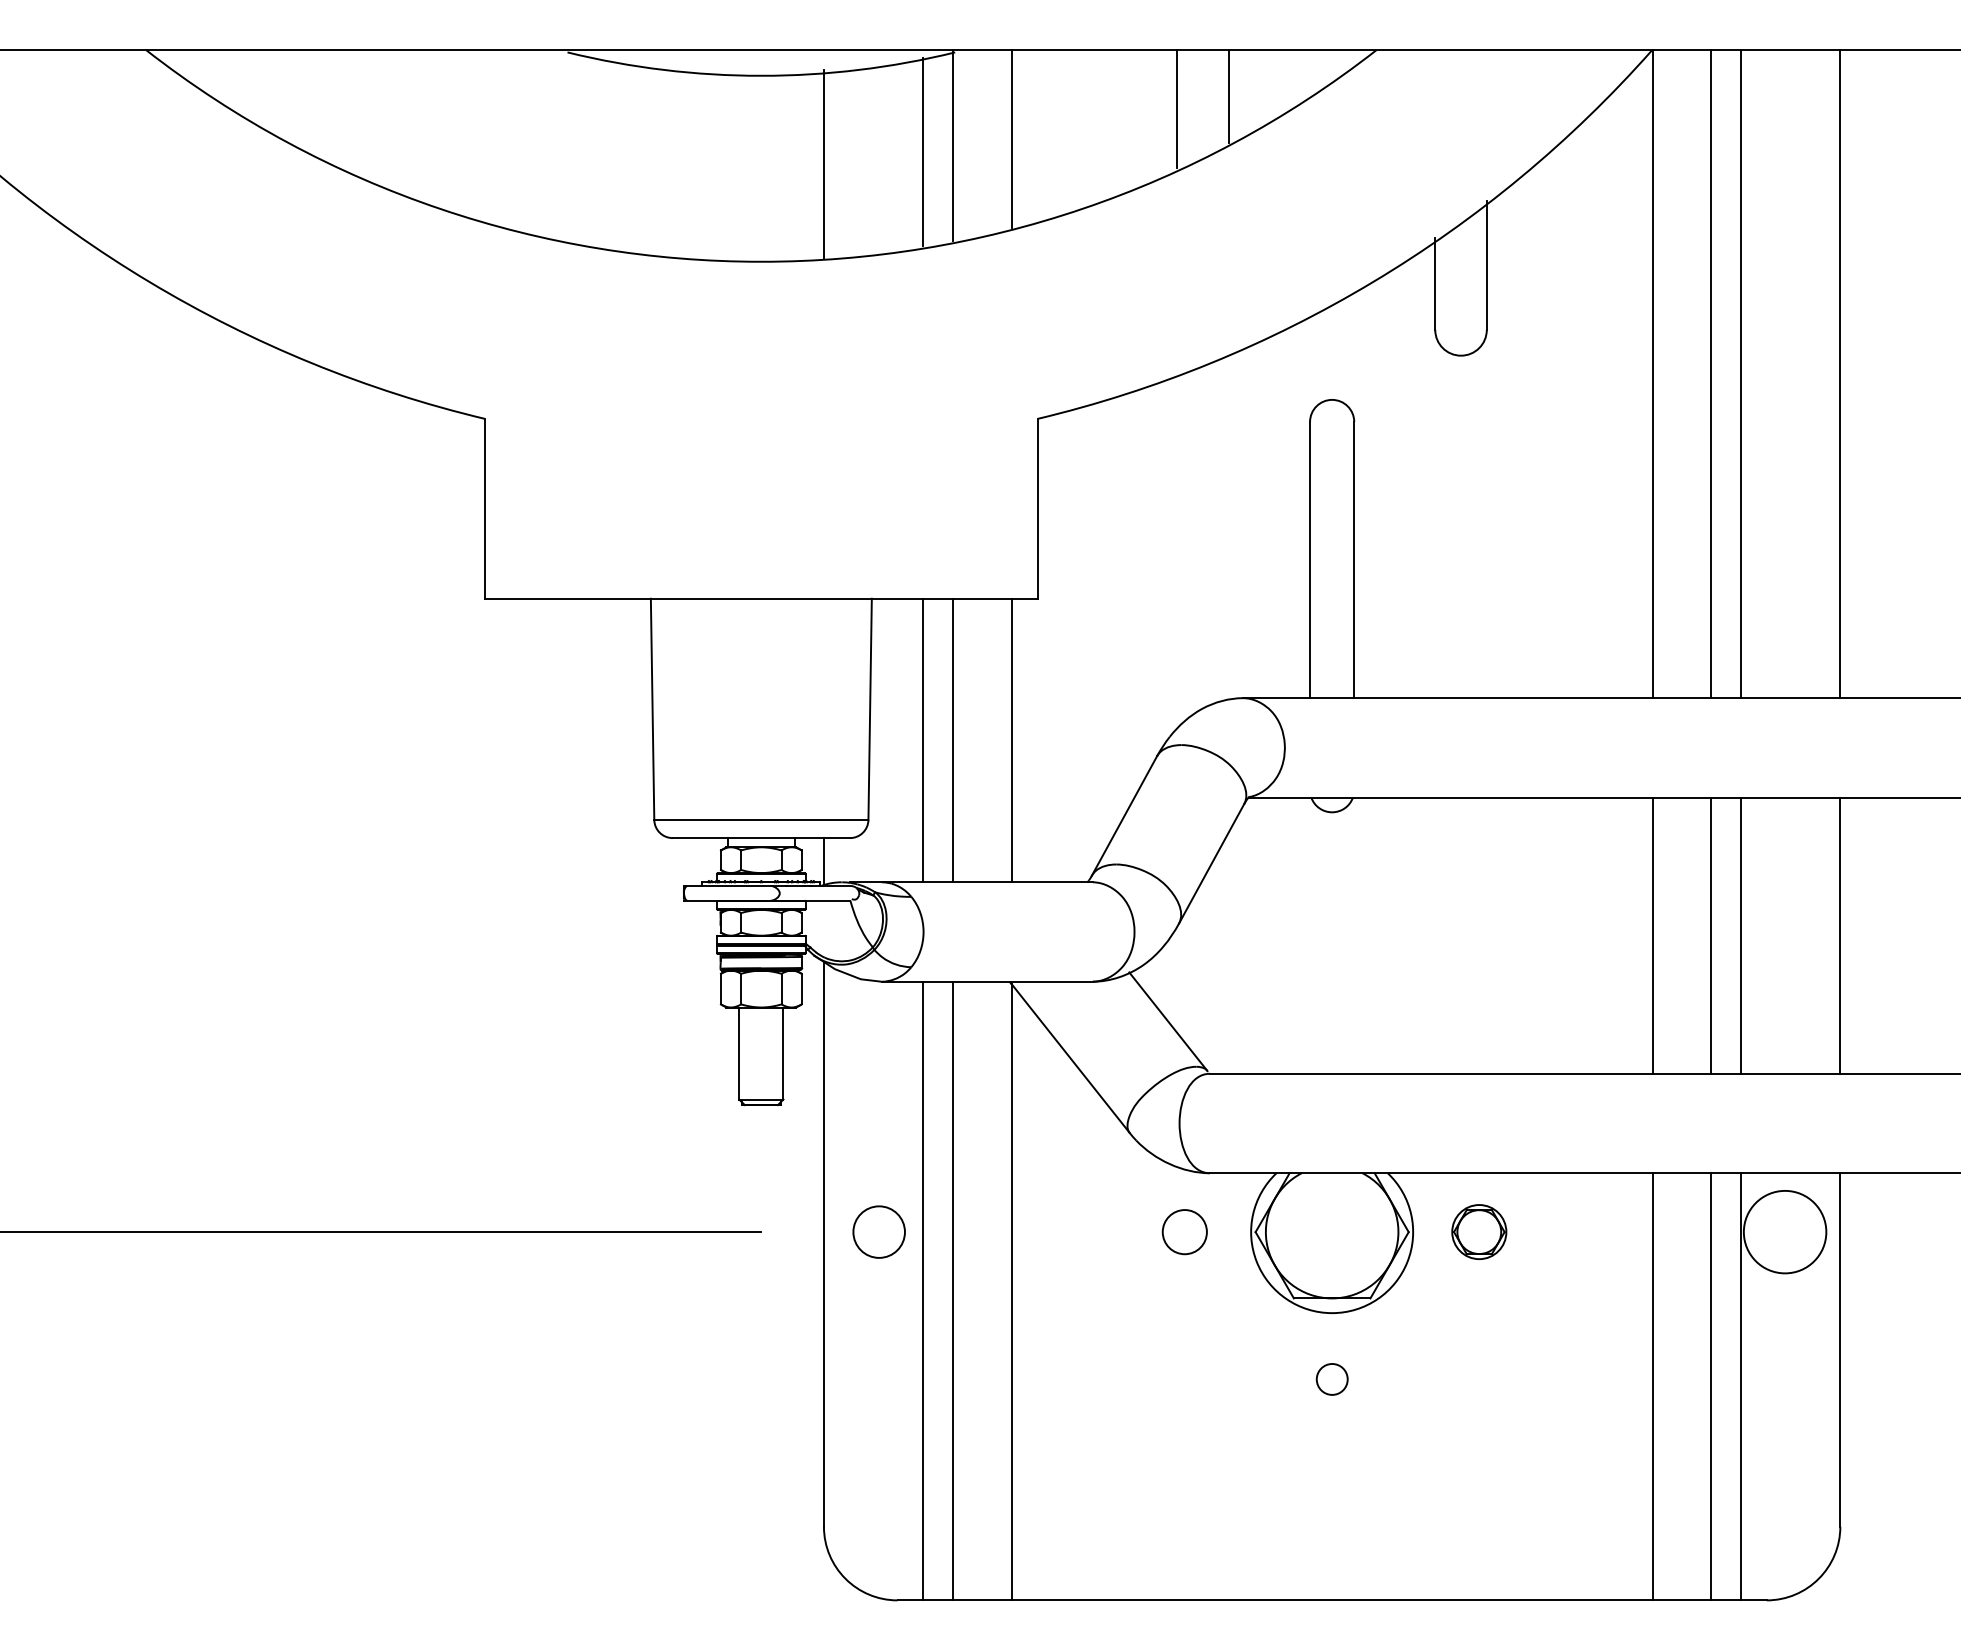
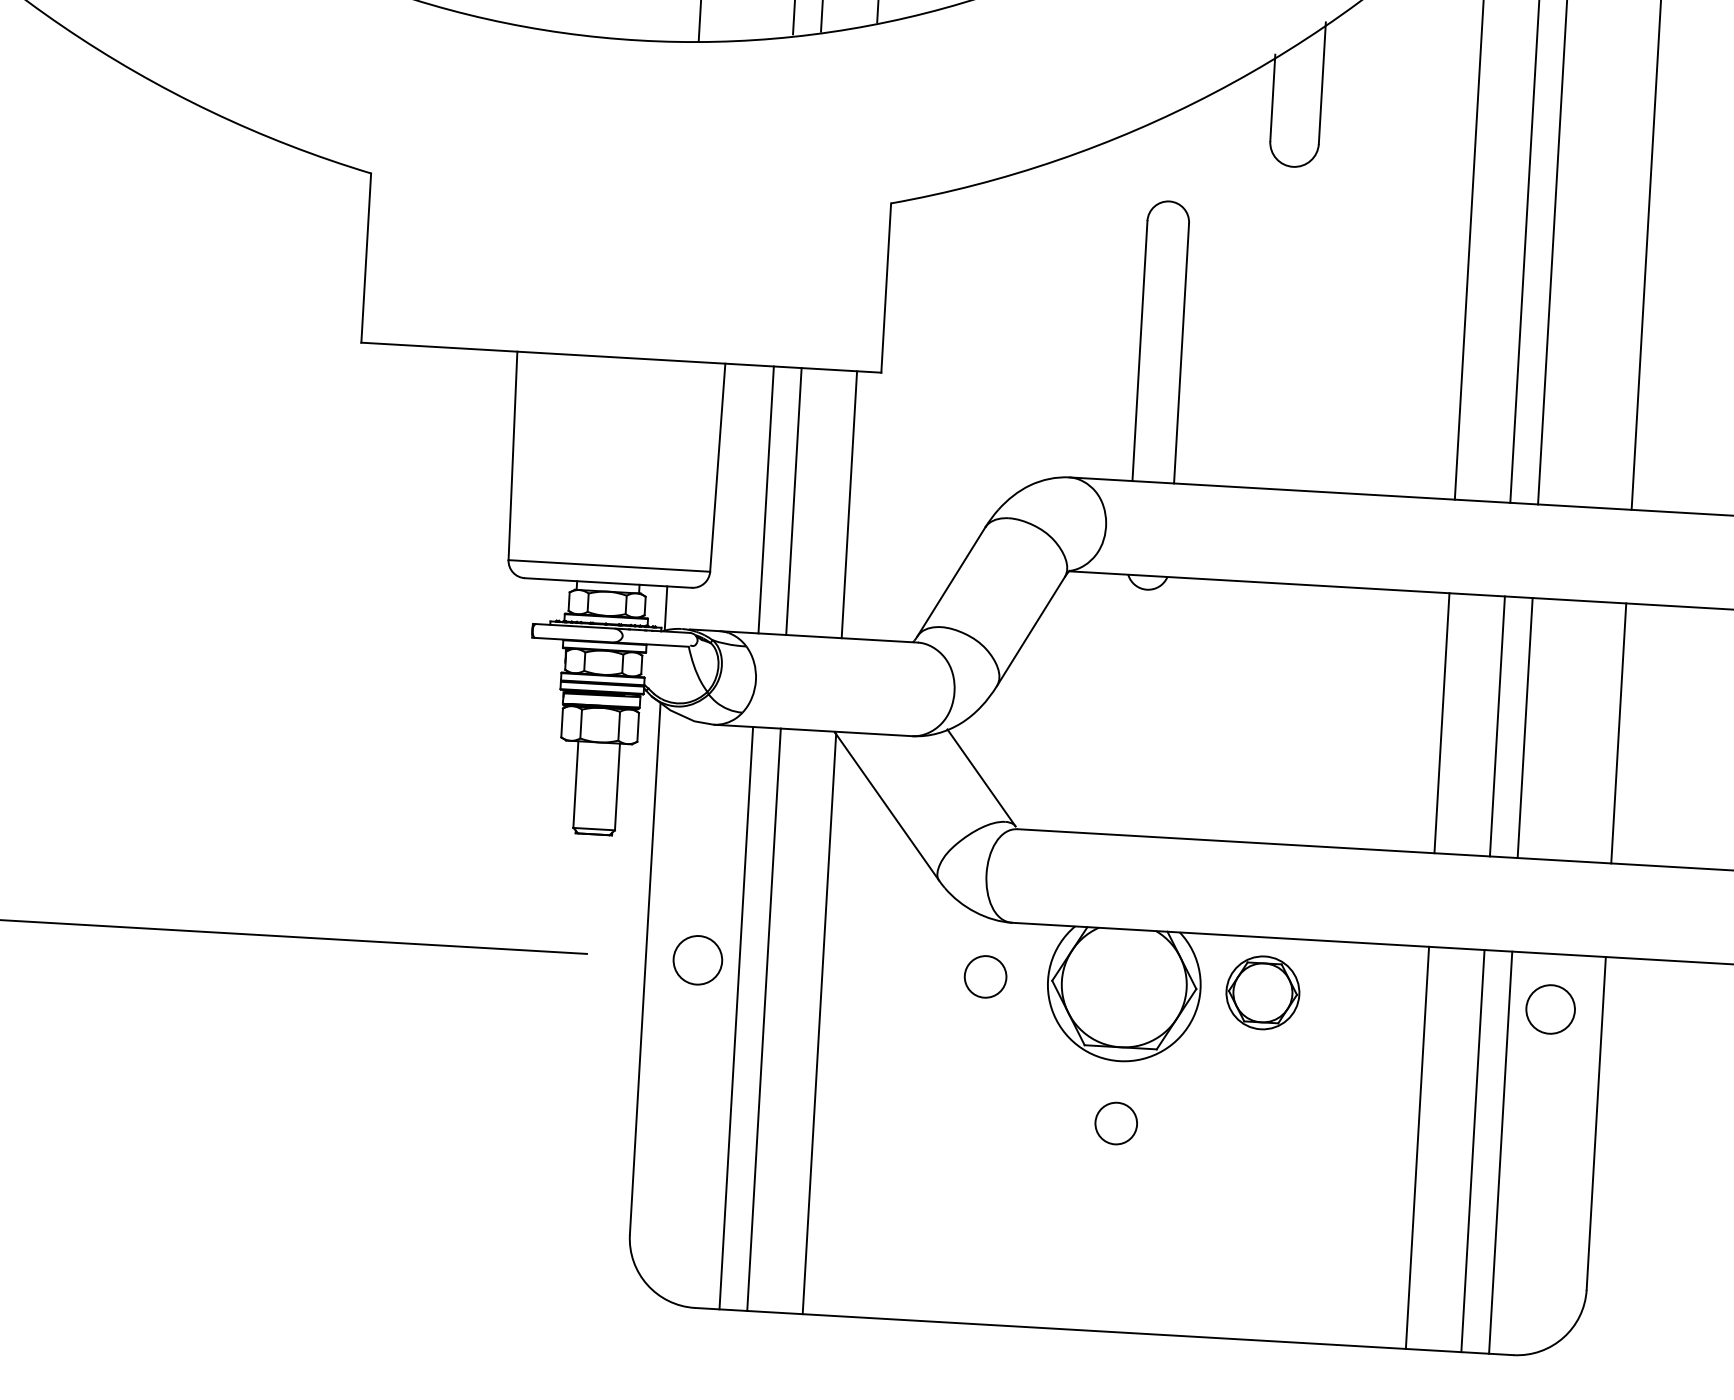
part: (1478, 1231) -> (1262, 992), size x1.43
circle: (1784, 1231) -> (1550, 1008), size x0.62
circle: (1332, 1379) -> (1116, 1123), size x1.43

